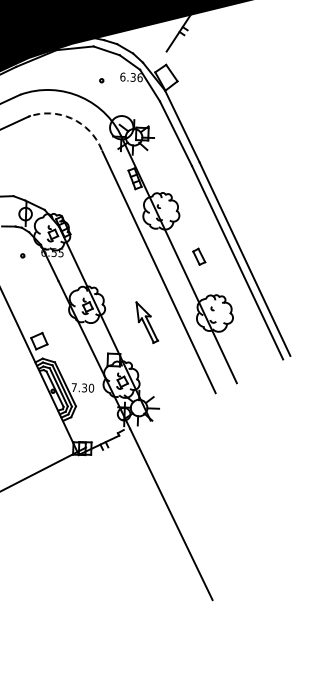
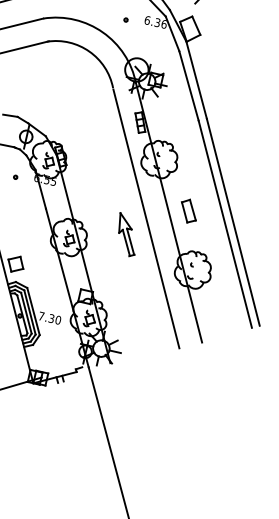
arc: (71, 118) -> (89, 51), dashed -> solid
part: (198, 256) -> (188, 210), size x1.43
part: (147, 322) -> (127, 234), moved

